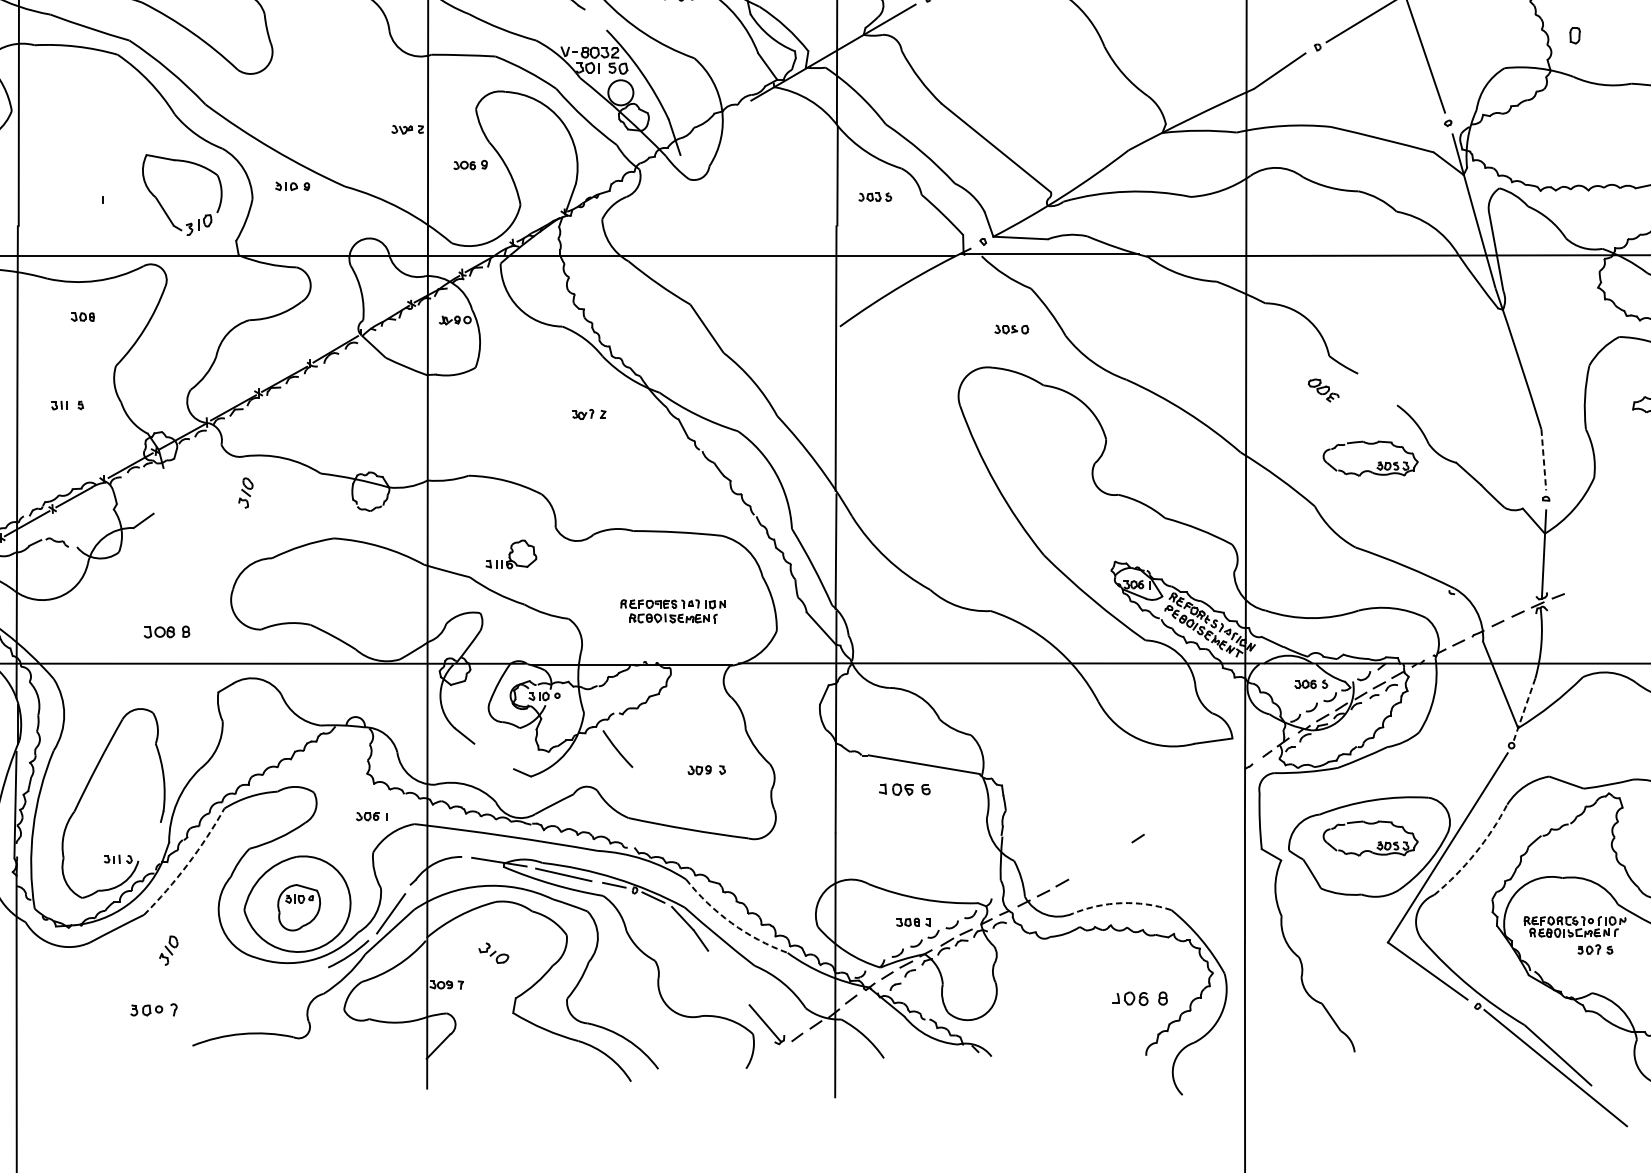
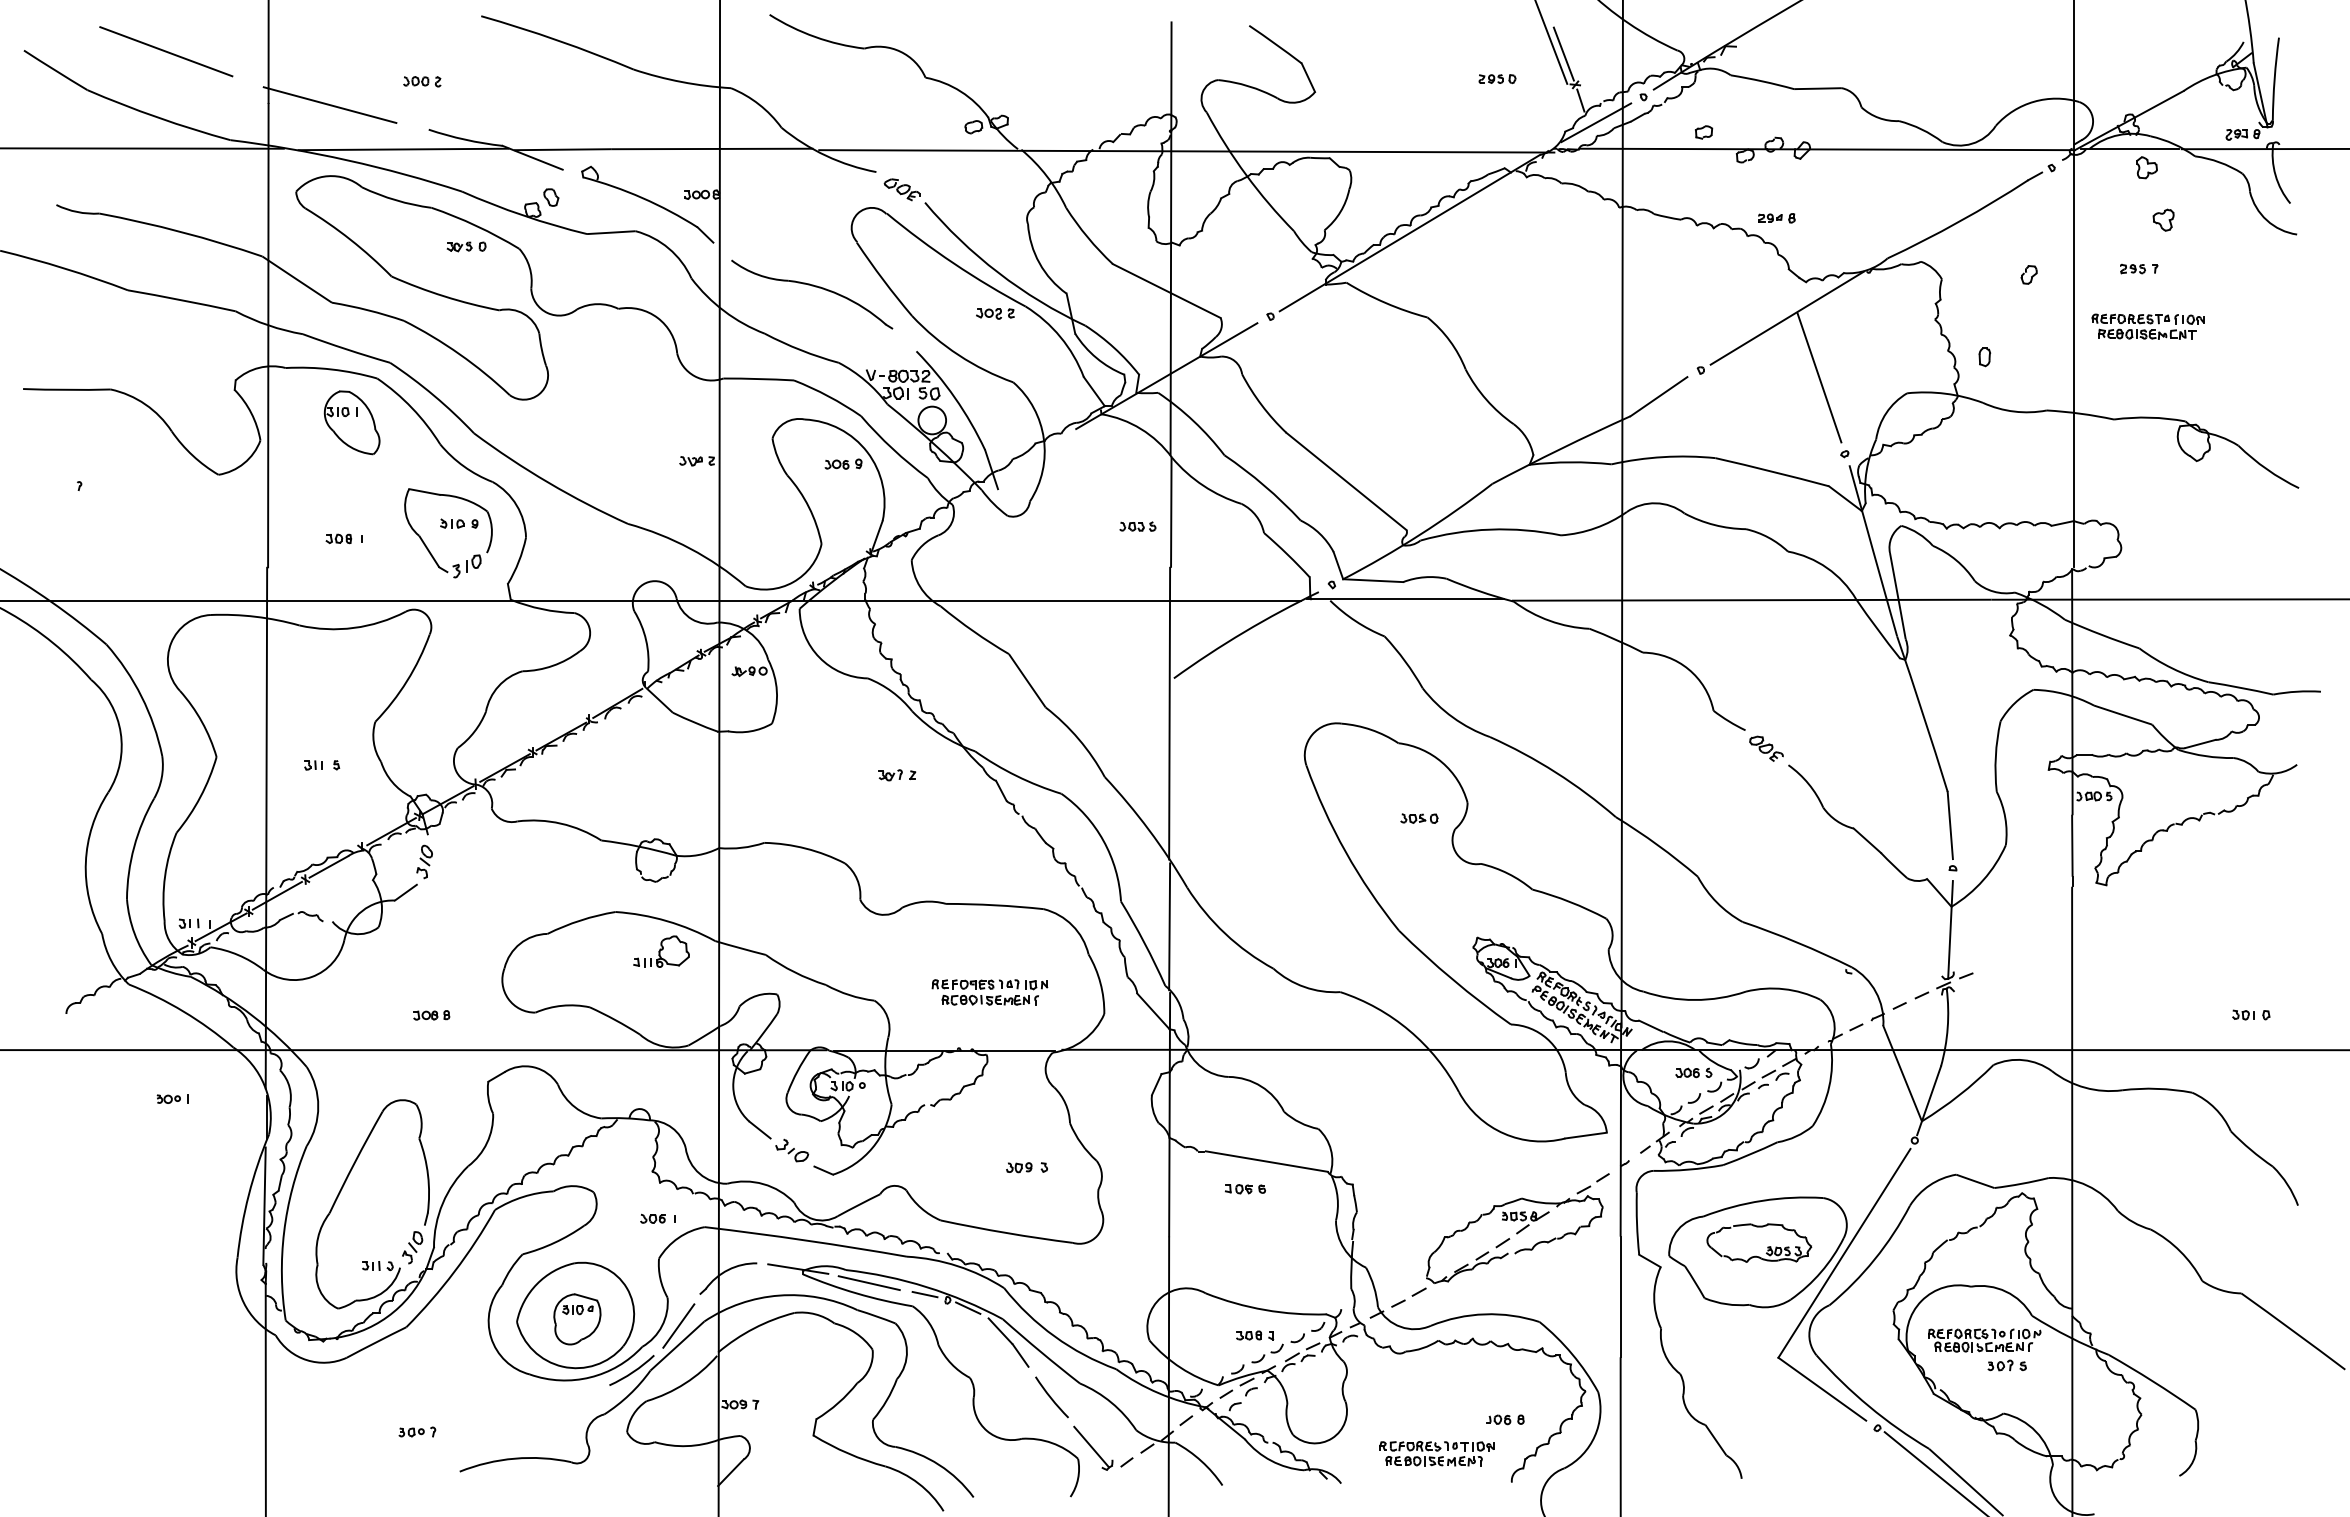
part: (94, 94) -> (351, 422), added
part: (470, 164) -> (843, 463), moved
part: (292, 186) -> (459, 523), moved
part: (874, 197) -> (1137, 526), moved
part: (82, 316) -> (338, 538), moved
part: (1011, 329) -> (1419, 818), moved
part: (1323, 390) -> (1766, 748), moved
line: (1543, 459) -> (1950, 825), dashed -> solid
part: (1378, 461) -> (1767, 827), removed
part: (245, 492) -> (424, 861), moved
part: (511, 554) -> (661, 951), moved
part: (166, 632) -> (431, 1015), size x0.71
line: (1524, 710) -> (1928, 1101), dashed -> solid
arc: (617, 749) -> (1051, 1397), moved
part: (904, 789) -> (1245, 1189), size x0.71
part: (1151, 825) -> (1517, 1228), added
arc: (1475, 853) -> (1874, 1259), dashed -> solid
arc: (187, 864) -> (454, 1271), dashed -> solid
arc: (1121, 903) -> (1484, 1314), dashed -> solid
arc: (731, 923) -> (1054, 1336), dashed -> solid
part: (168, 950) -> (412, 1247), moved
part: (494, 953) -> (792, 1150), moved
part: (1140, 998) -> (1505, 1419), size x0.62
part: (154, 1009) -> (417, 1431), size x0.71
part: (1078, 1029) -> (1436, 1453), added

